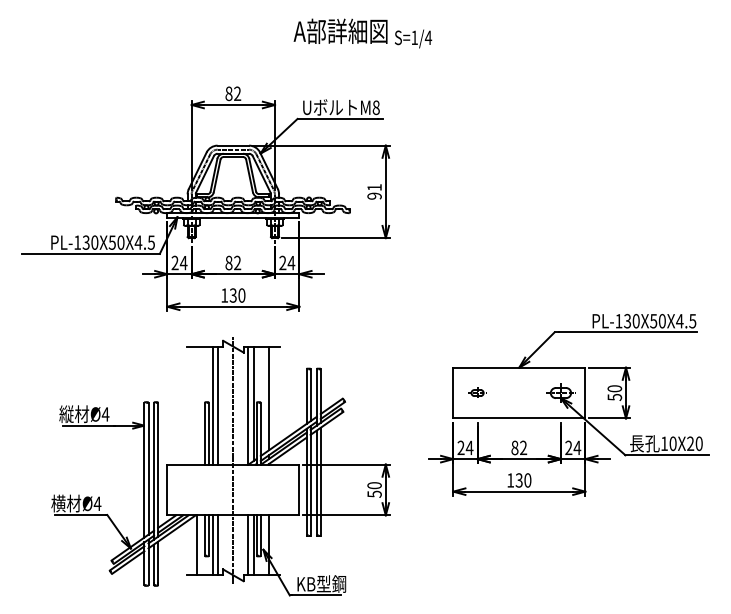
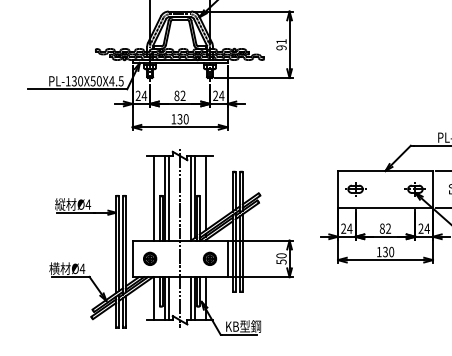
part: (477, 392) -> (355, 188), size x1.67
line: (197, 405) -> (154, 198), added
part: (191, 489) -> (150, 258), added
part: (274, 489) -> (209, 258), added

